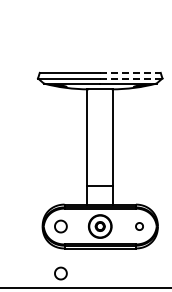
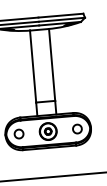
line: (131, 72) -> (61, 15), dashed -> solid
line: (131, 78) -> (62, 19), dashed -> solid
part: (139, 226) -> (77, 129), size x1.67
part: (60, 273) -> (21, 168), removed

